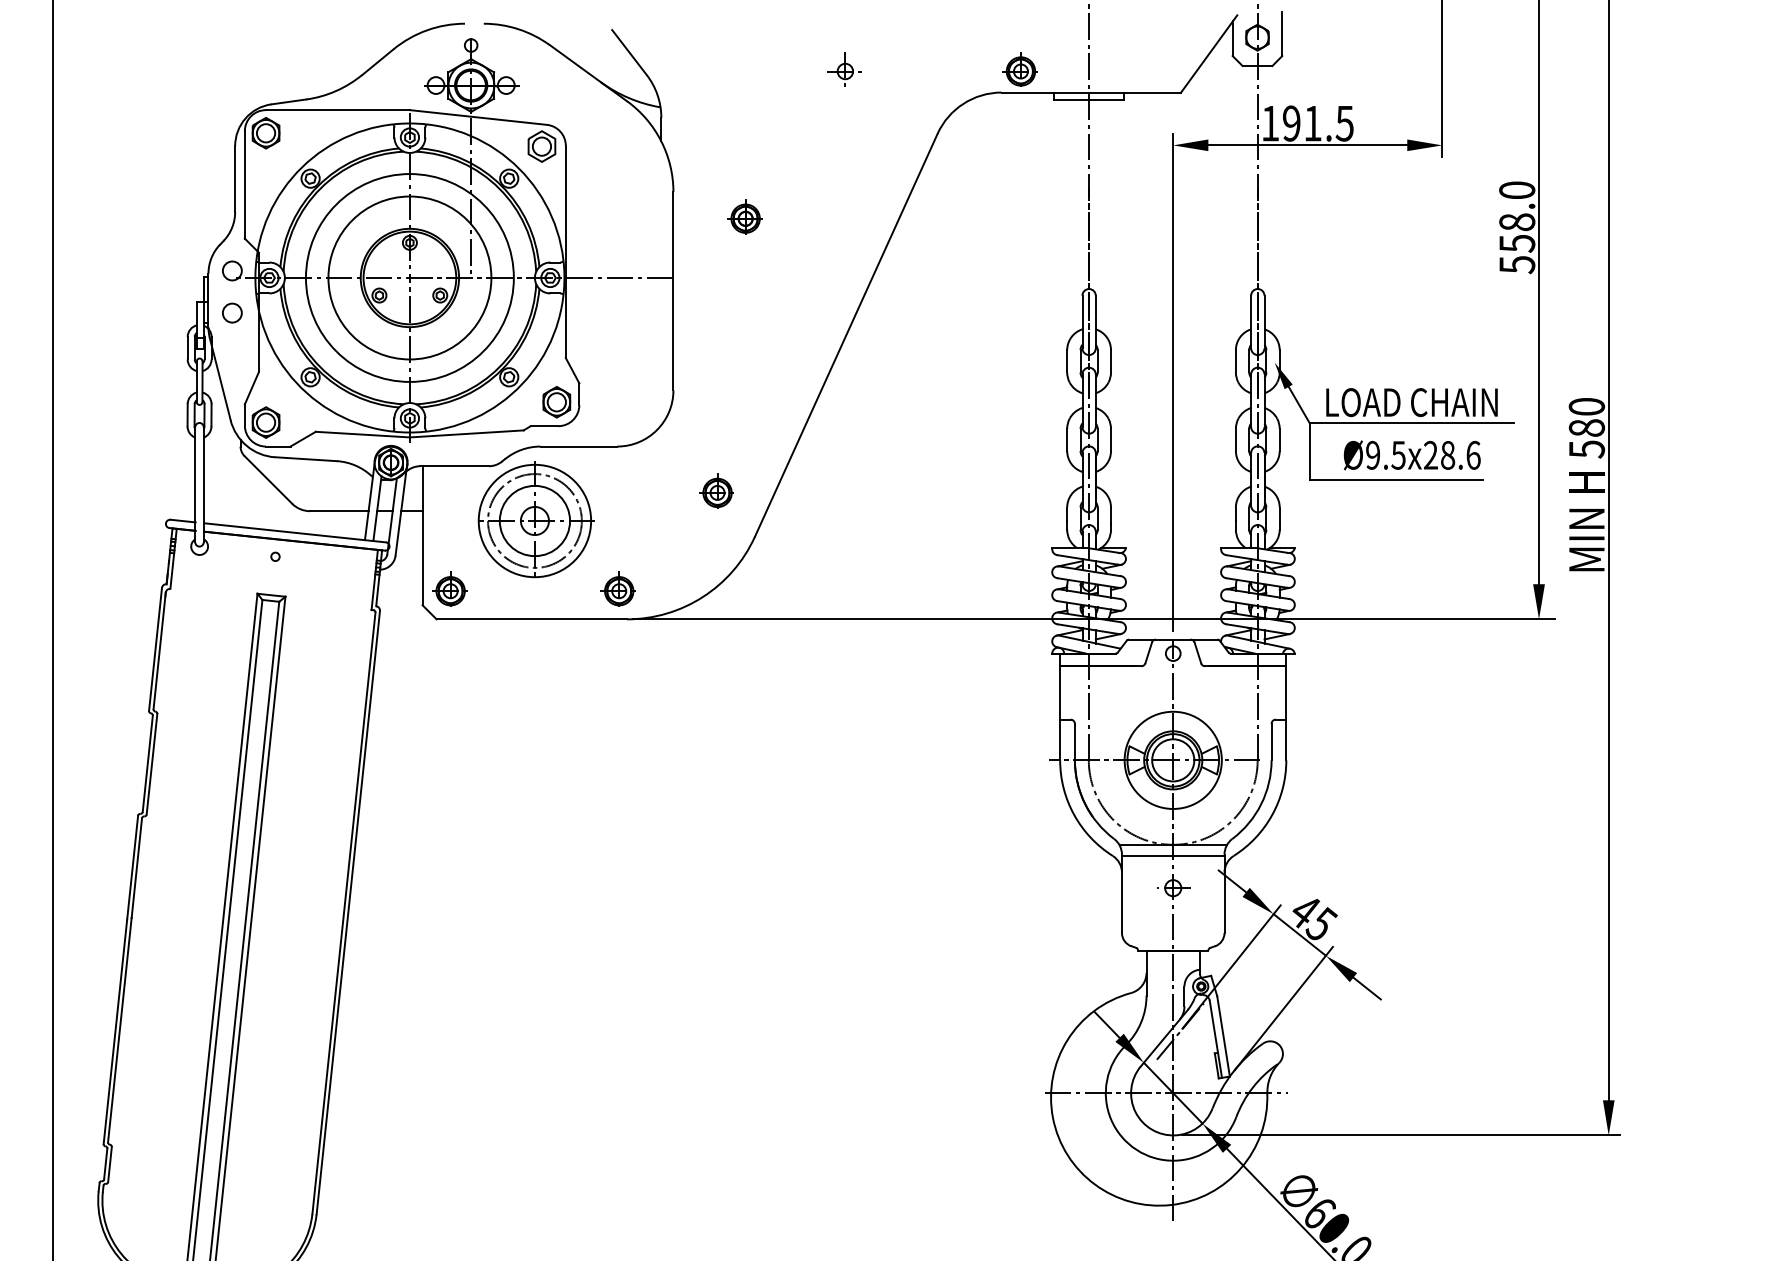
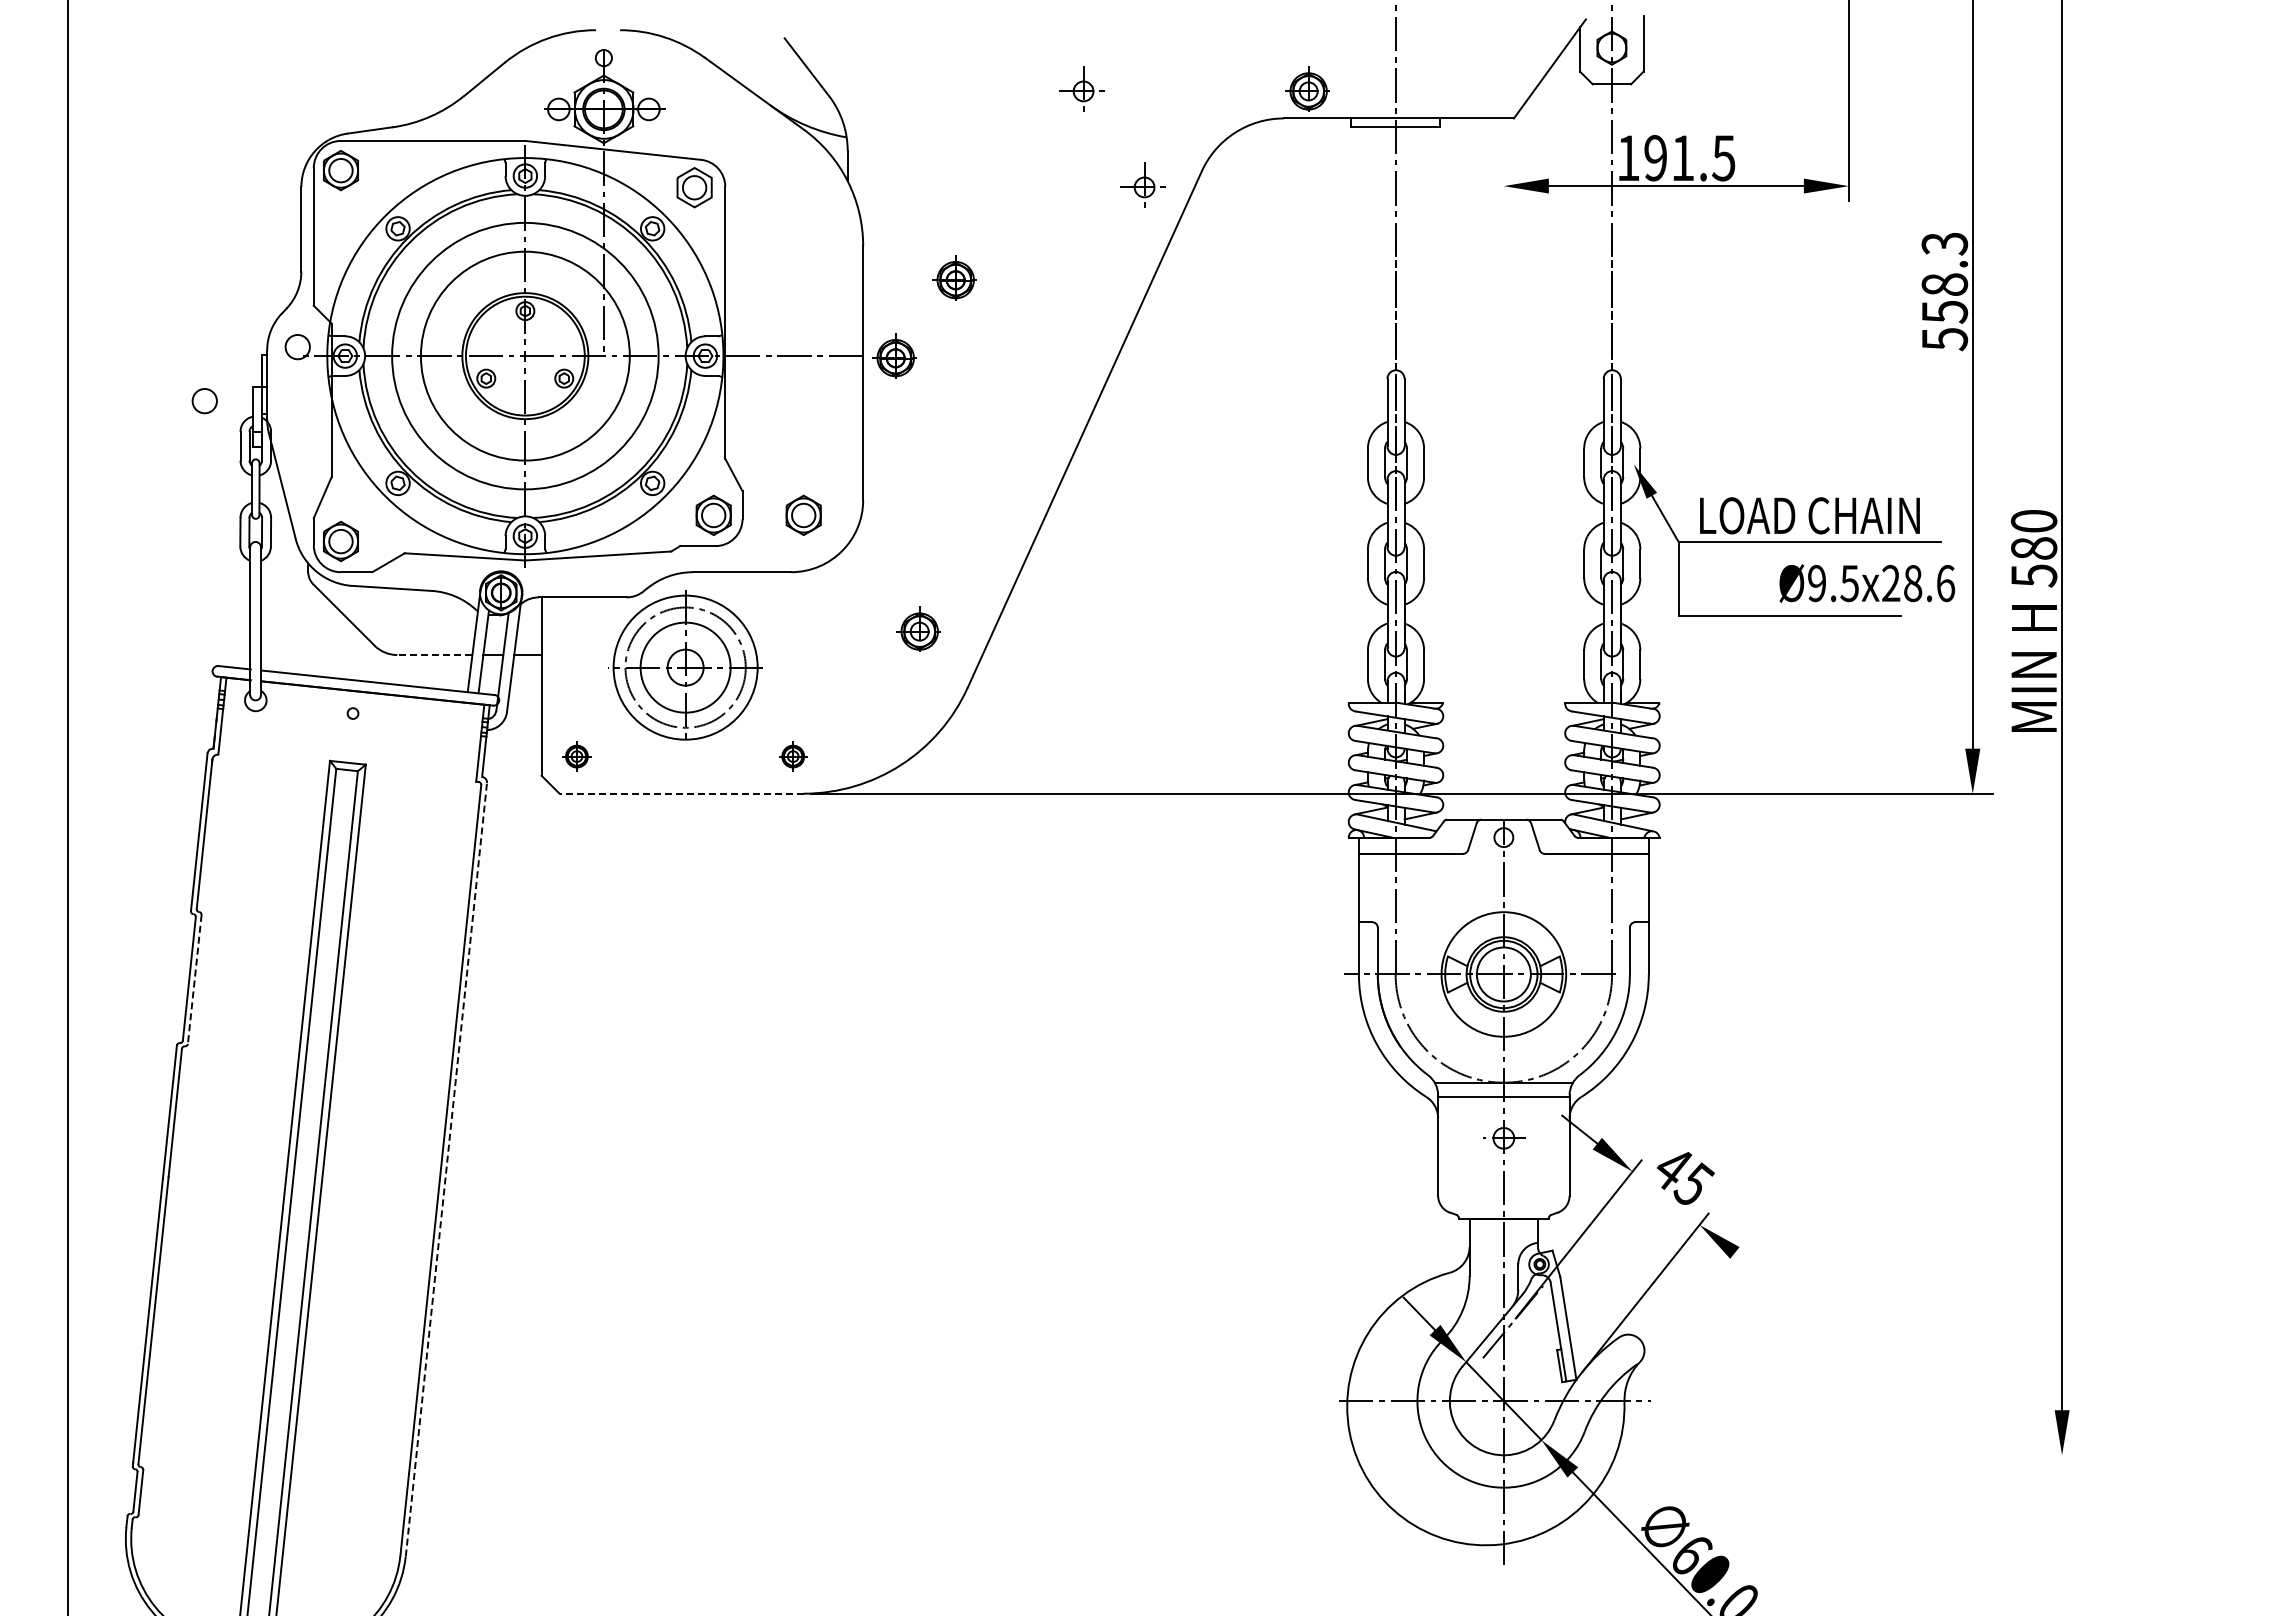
part: (891, 144) -> (1142, 184), added
text: (1516, 190) -> (1944, 243), 558.0 -> 558.3
part: (697, 277) -> (894, 355), added
circle: (232, 313) -> (204, 401), moved
line: (1172, 382) -> (1503, 489), removed
part: (626, 401) -> (803, 514), added
text: (1412, 455) -> (1867, 583), moved
line: (339, 511) -> (434, 655), solid -> dashed
part: (449, 588) -> (575, 754), size x0.6
part: (618, 588) -> (792, 754), size x0.6
line: (531, 619) -> (681, 793), solid -> dashed
line: (151, 764) -> (194, 979), solid -> dashed
line: (348, 912) -> (446, 1169), solid -> dashed
line: (1299, 934) -> (1665, 1197), removed
line: (1367, 988) -> (1752, 1266), removed
line: (1400, 1135) -> (1795, 1455), removed

